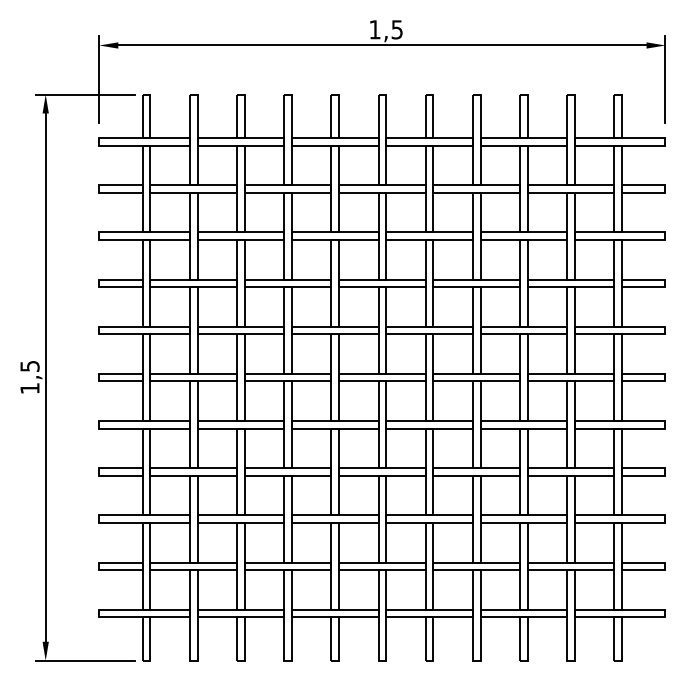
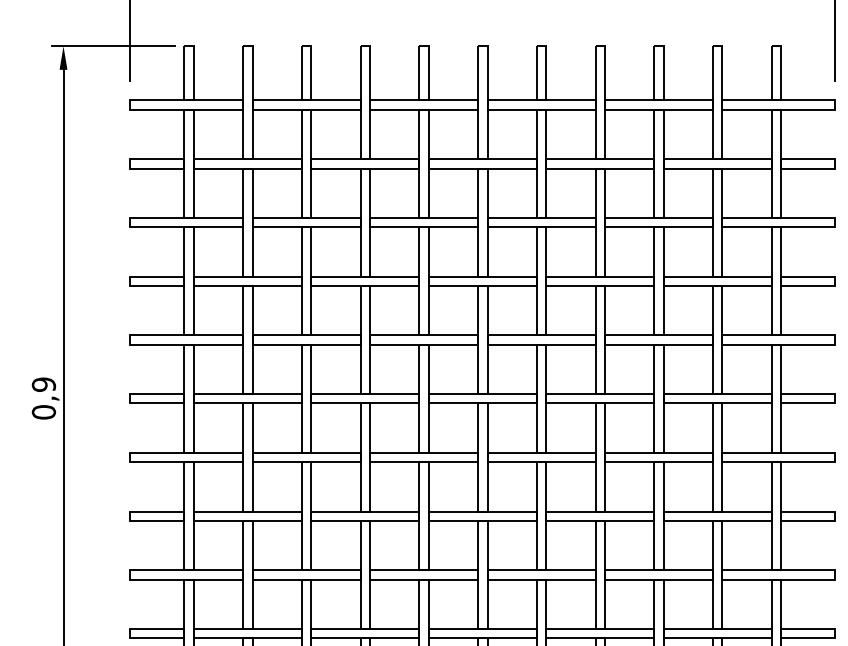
text: (29, 377) -> (43, 398), 1,5 -> 0,9

